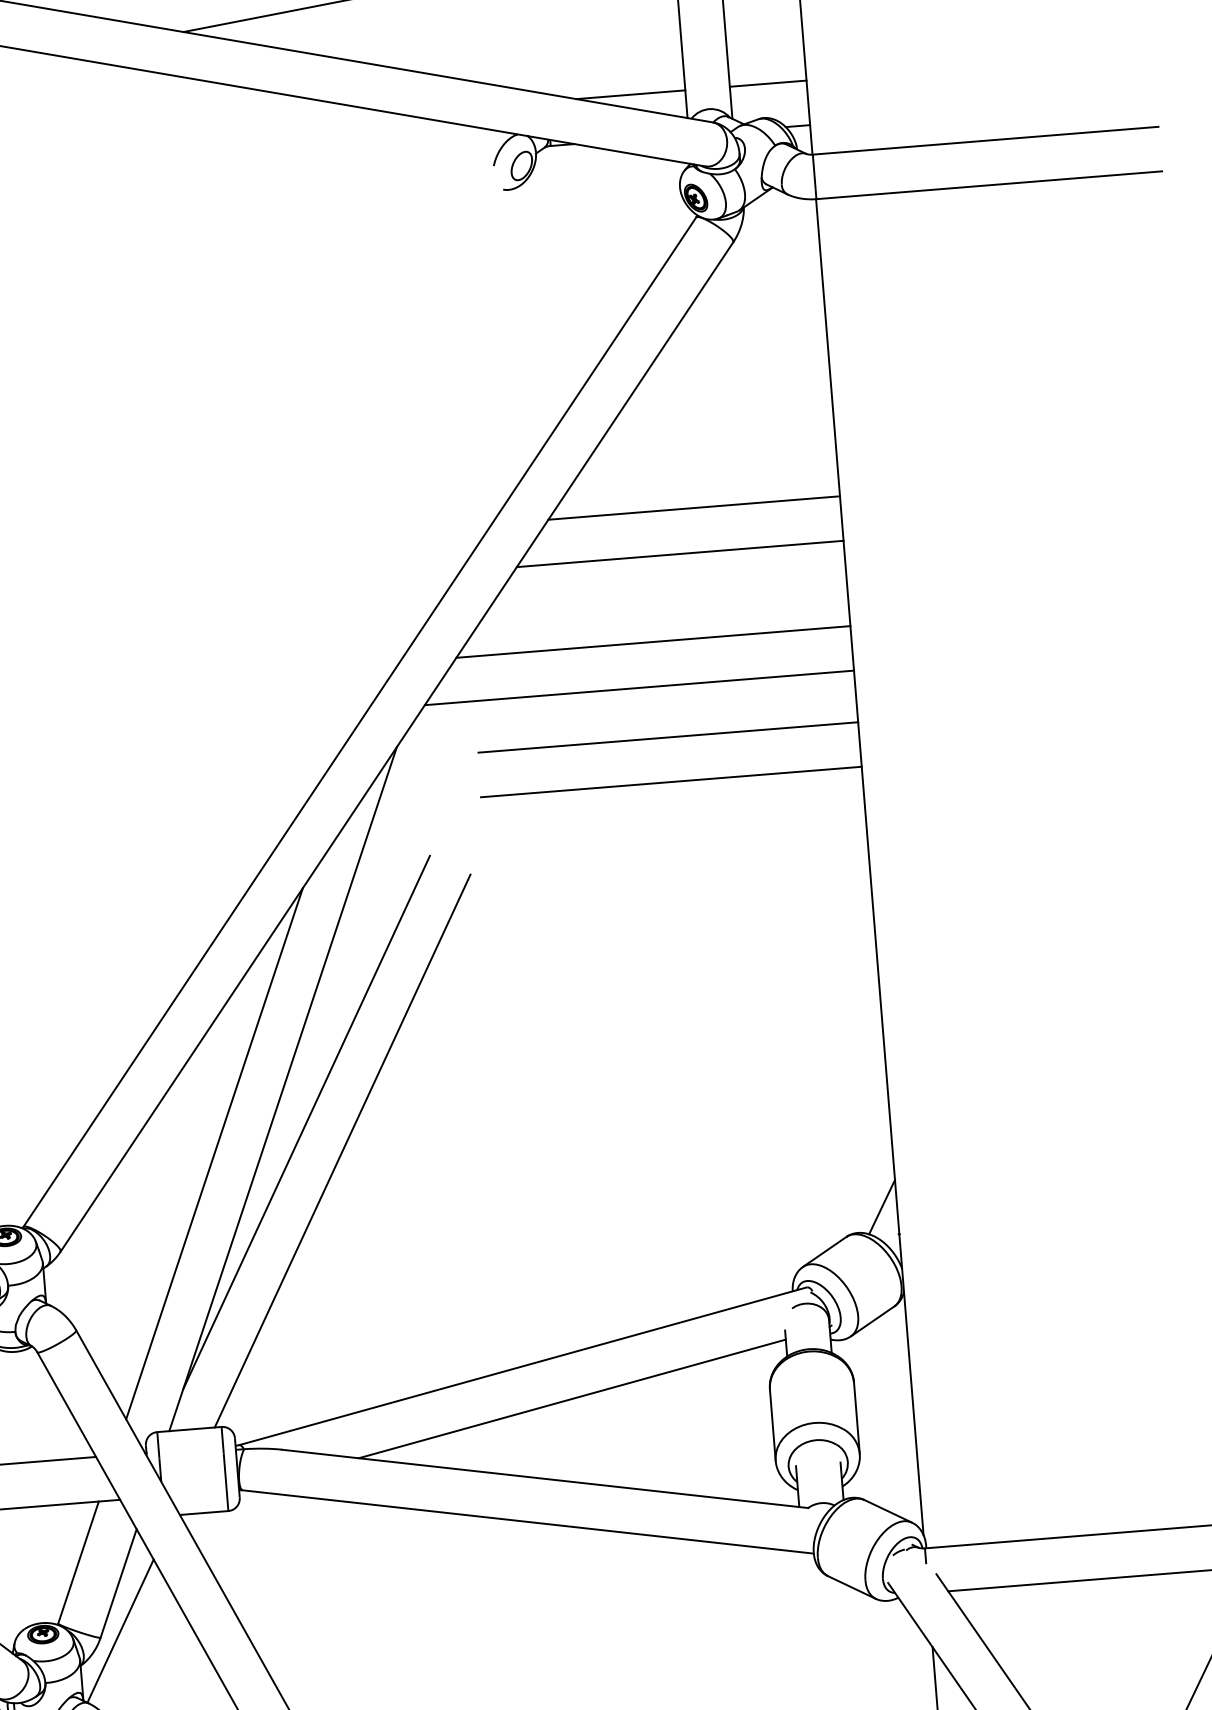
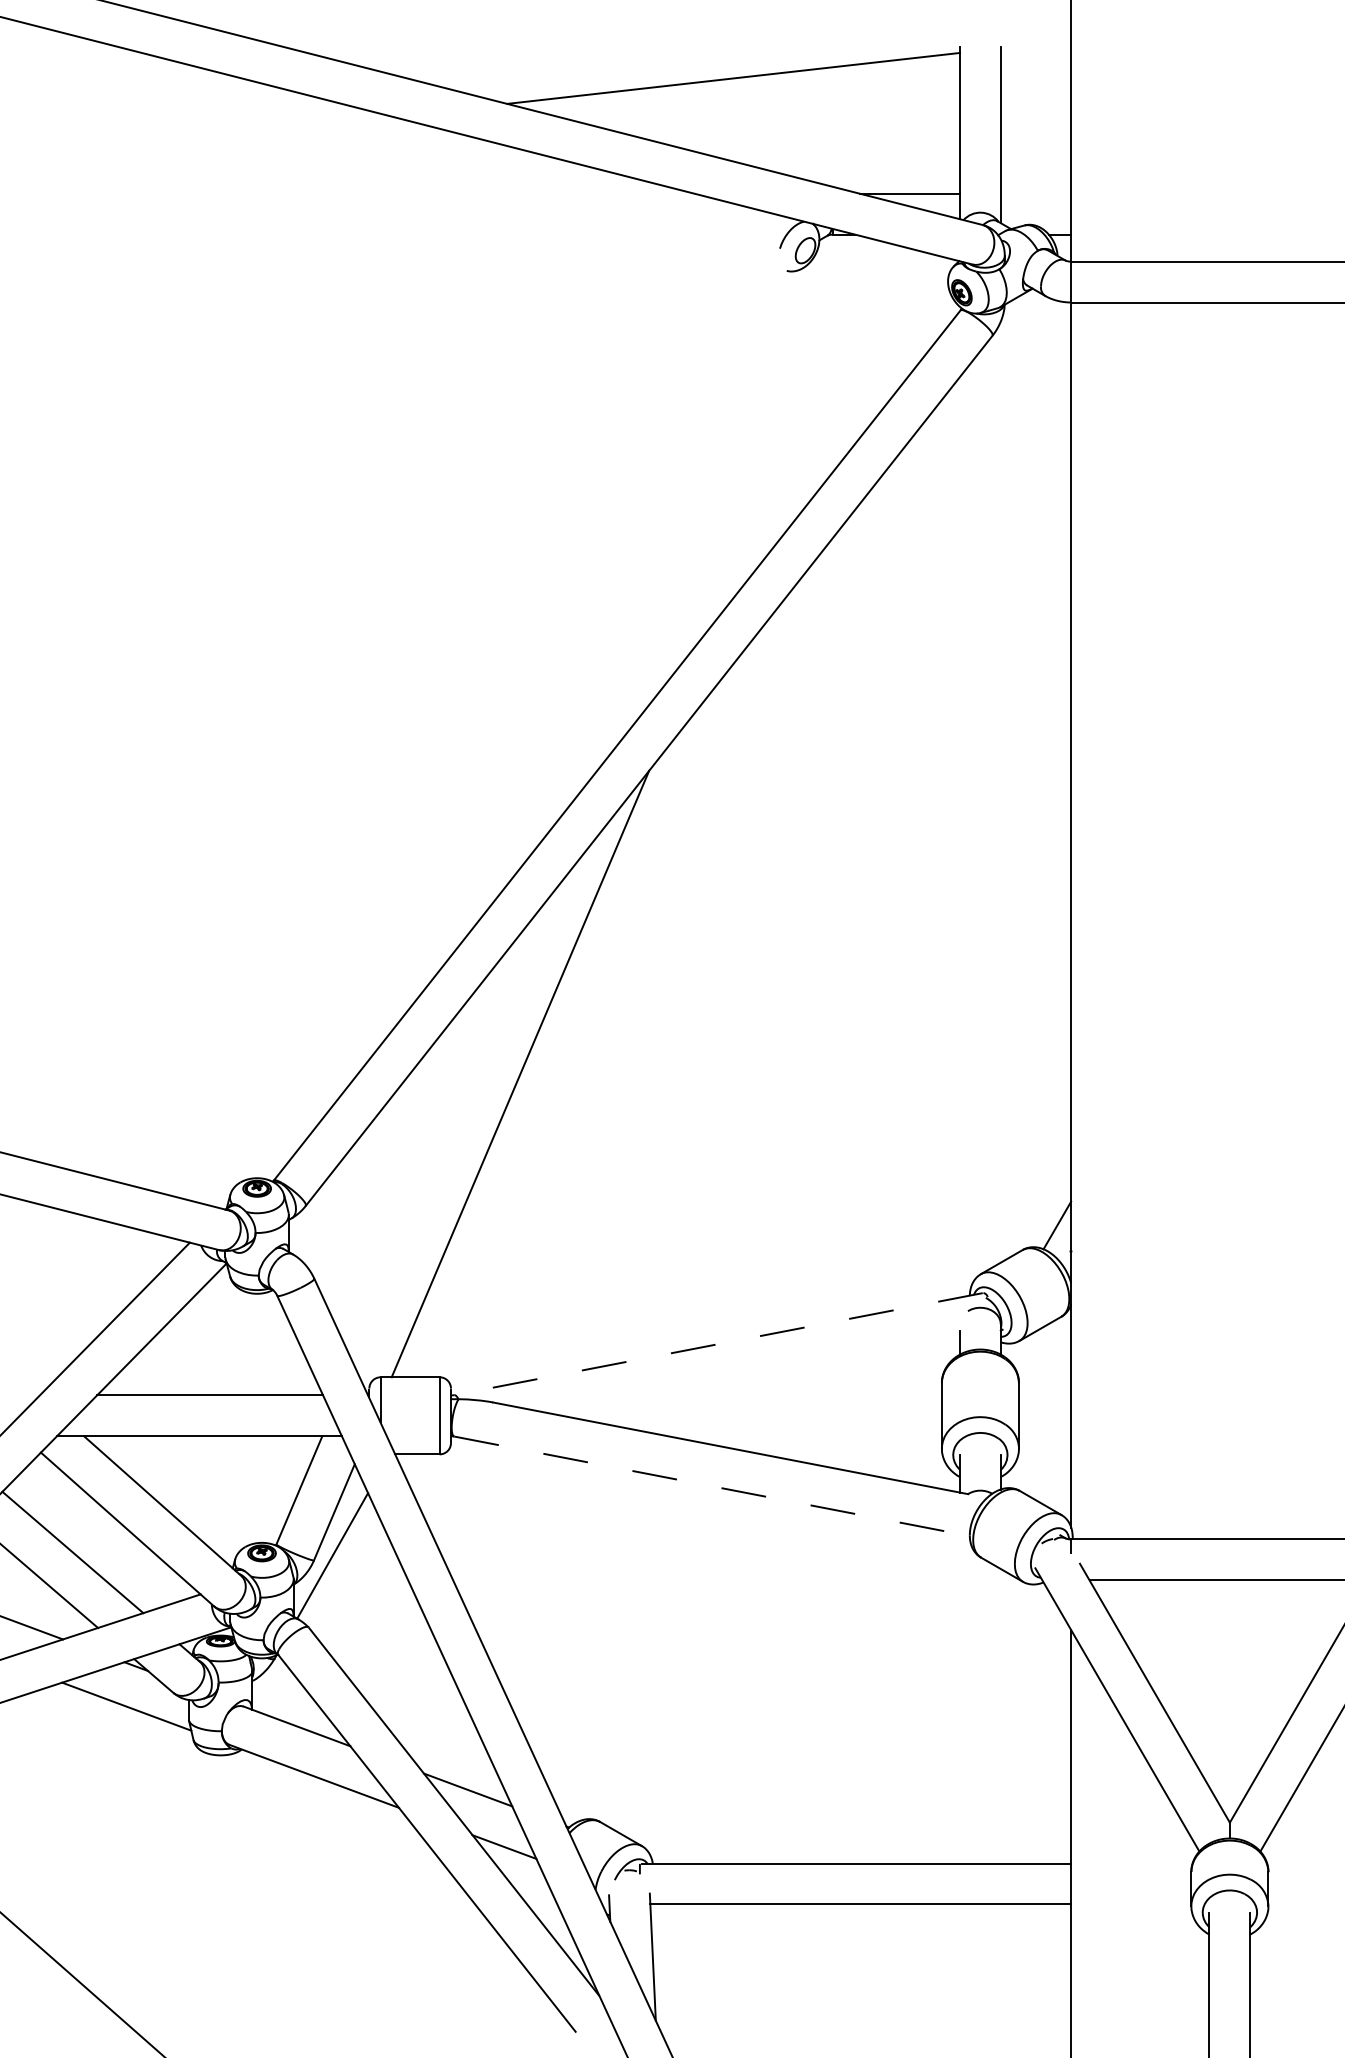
line: (767, 83) -> (1035, 193), removed
line: (694, 507) -> (937, 574), removed
line: (680, 553) -> (921, 615), removed
line: (653, 641) -> (890, 693), removed
line: (639, 687) -> (874, 734), removed
line: (668, 736) -> (897, 781), removed
line: (671, 781) -> (896, 822), removed
line: (306, 1121) -> (539, 1105), removed
line: (341, 1150) -> (569, 1134), removed
line: (214, 1153) -> (453, 1127), removed
line: (522, 1366) -> (718, 1344), solid -> dashed
line: (572, 1398) -> (761, 1377), removed
line: (528, 1522) -> (712, 1486), solid -> dashed

